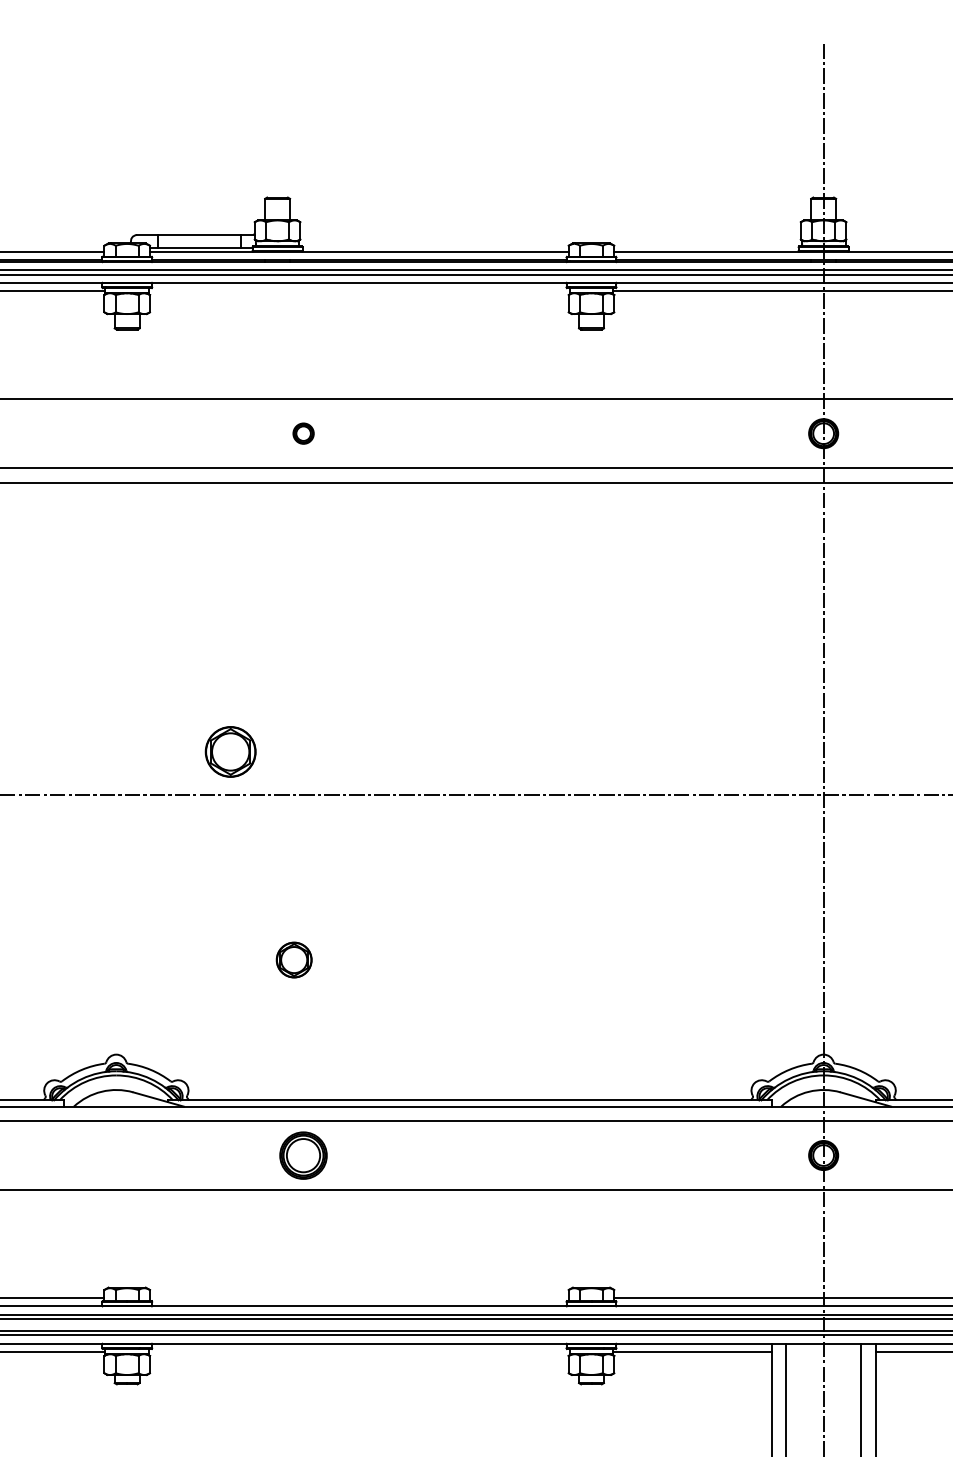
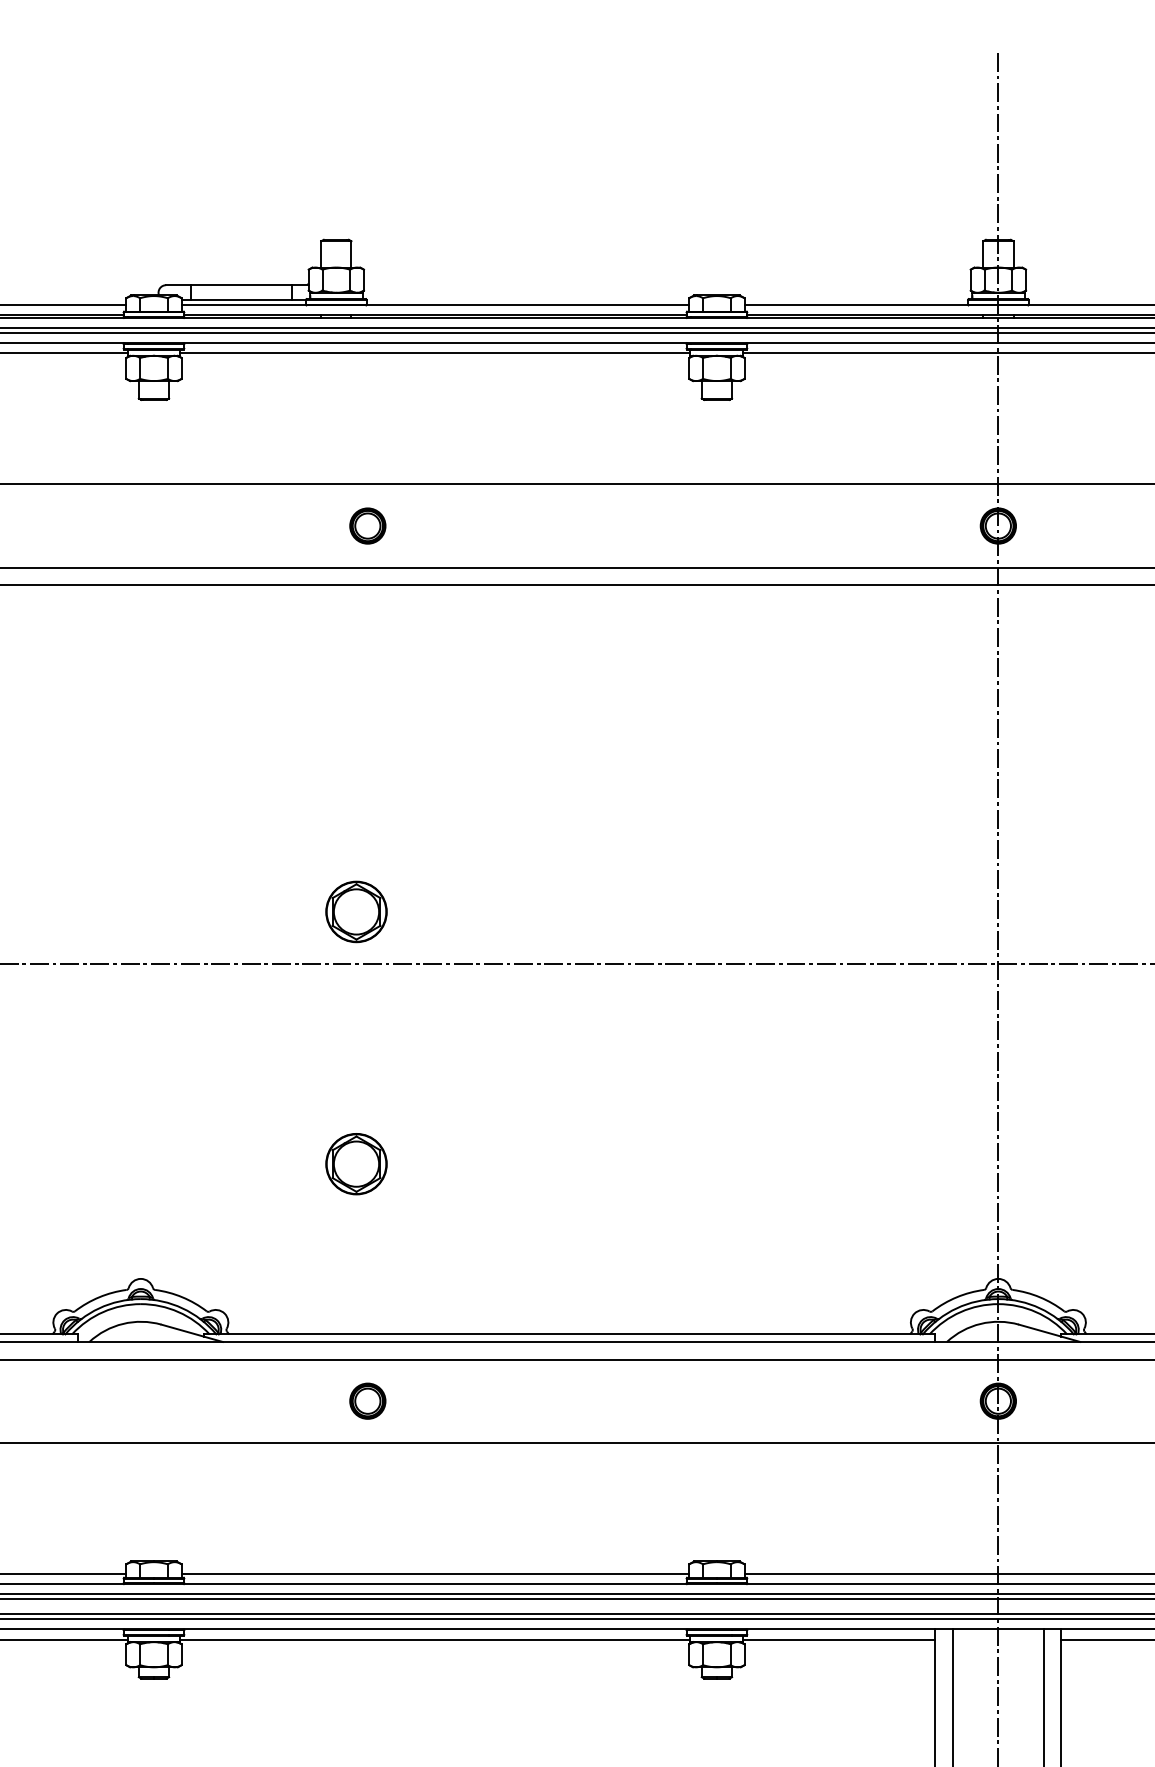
line: (359, 291) -> (435, 353), added
part: (303, 433) -> (367, 525), size x1.43
part: (230, 751) -> (356, 911), moved
part: (294, 960) -> (356, 1164), size x1.43
part: (303, 1154) -> (367, 1400), size x0.62
line: (359, 1298) -> (435, 1574), added
line: (359, 1352) -> (435, 1639), added

